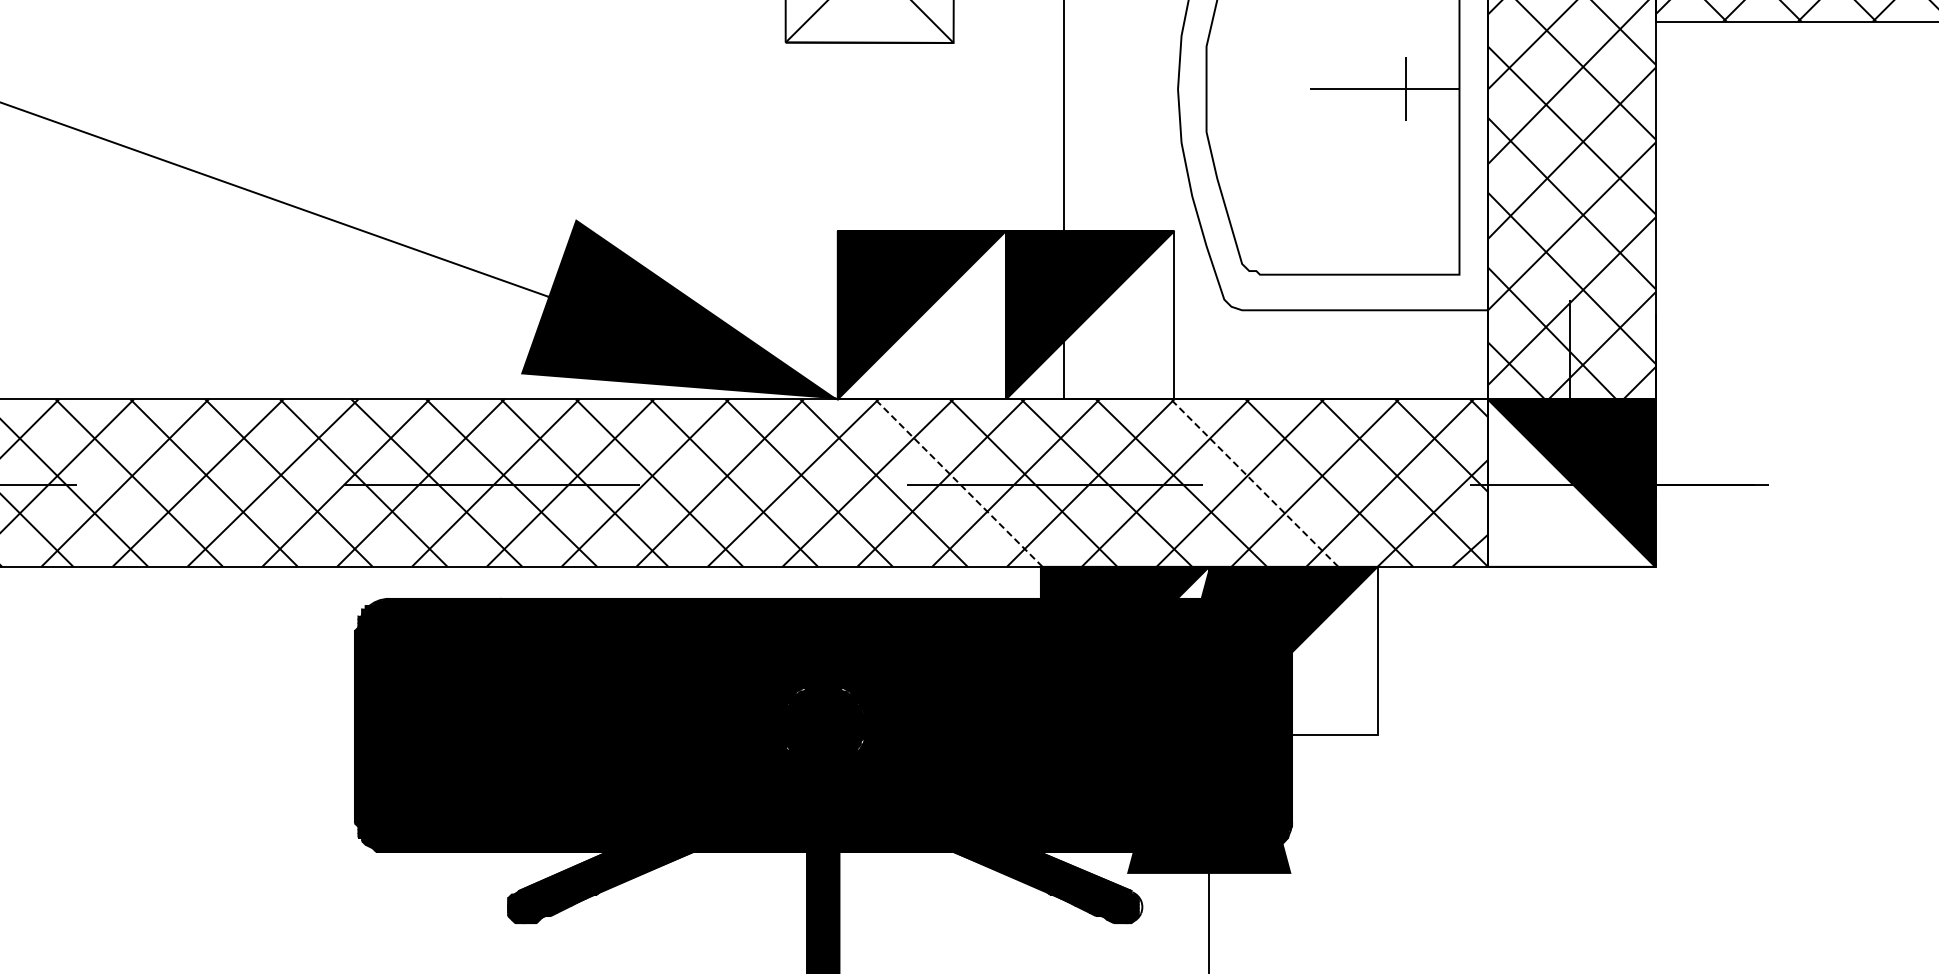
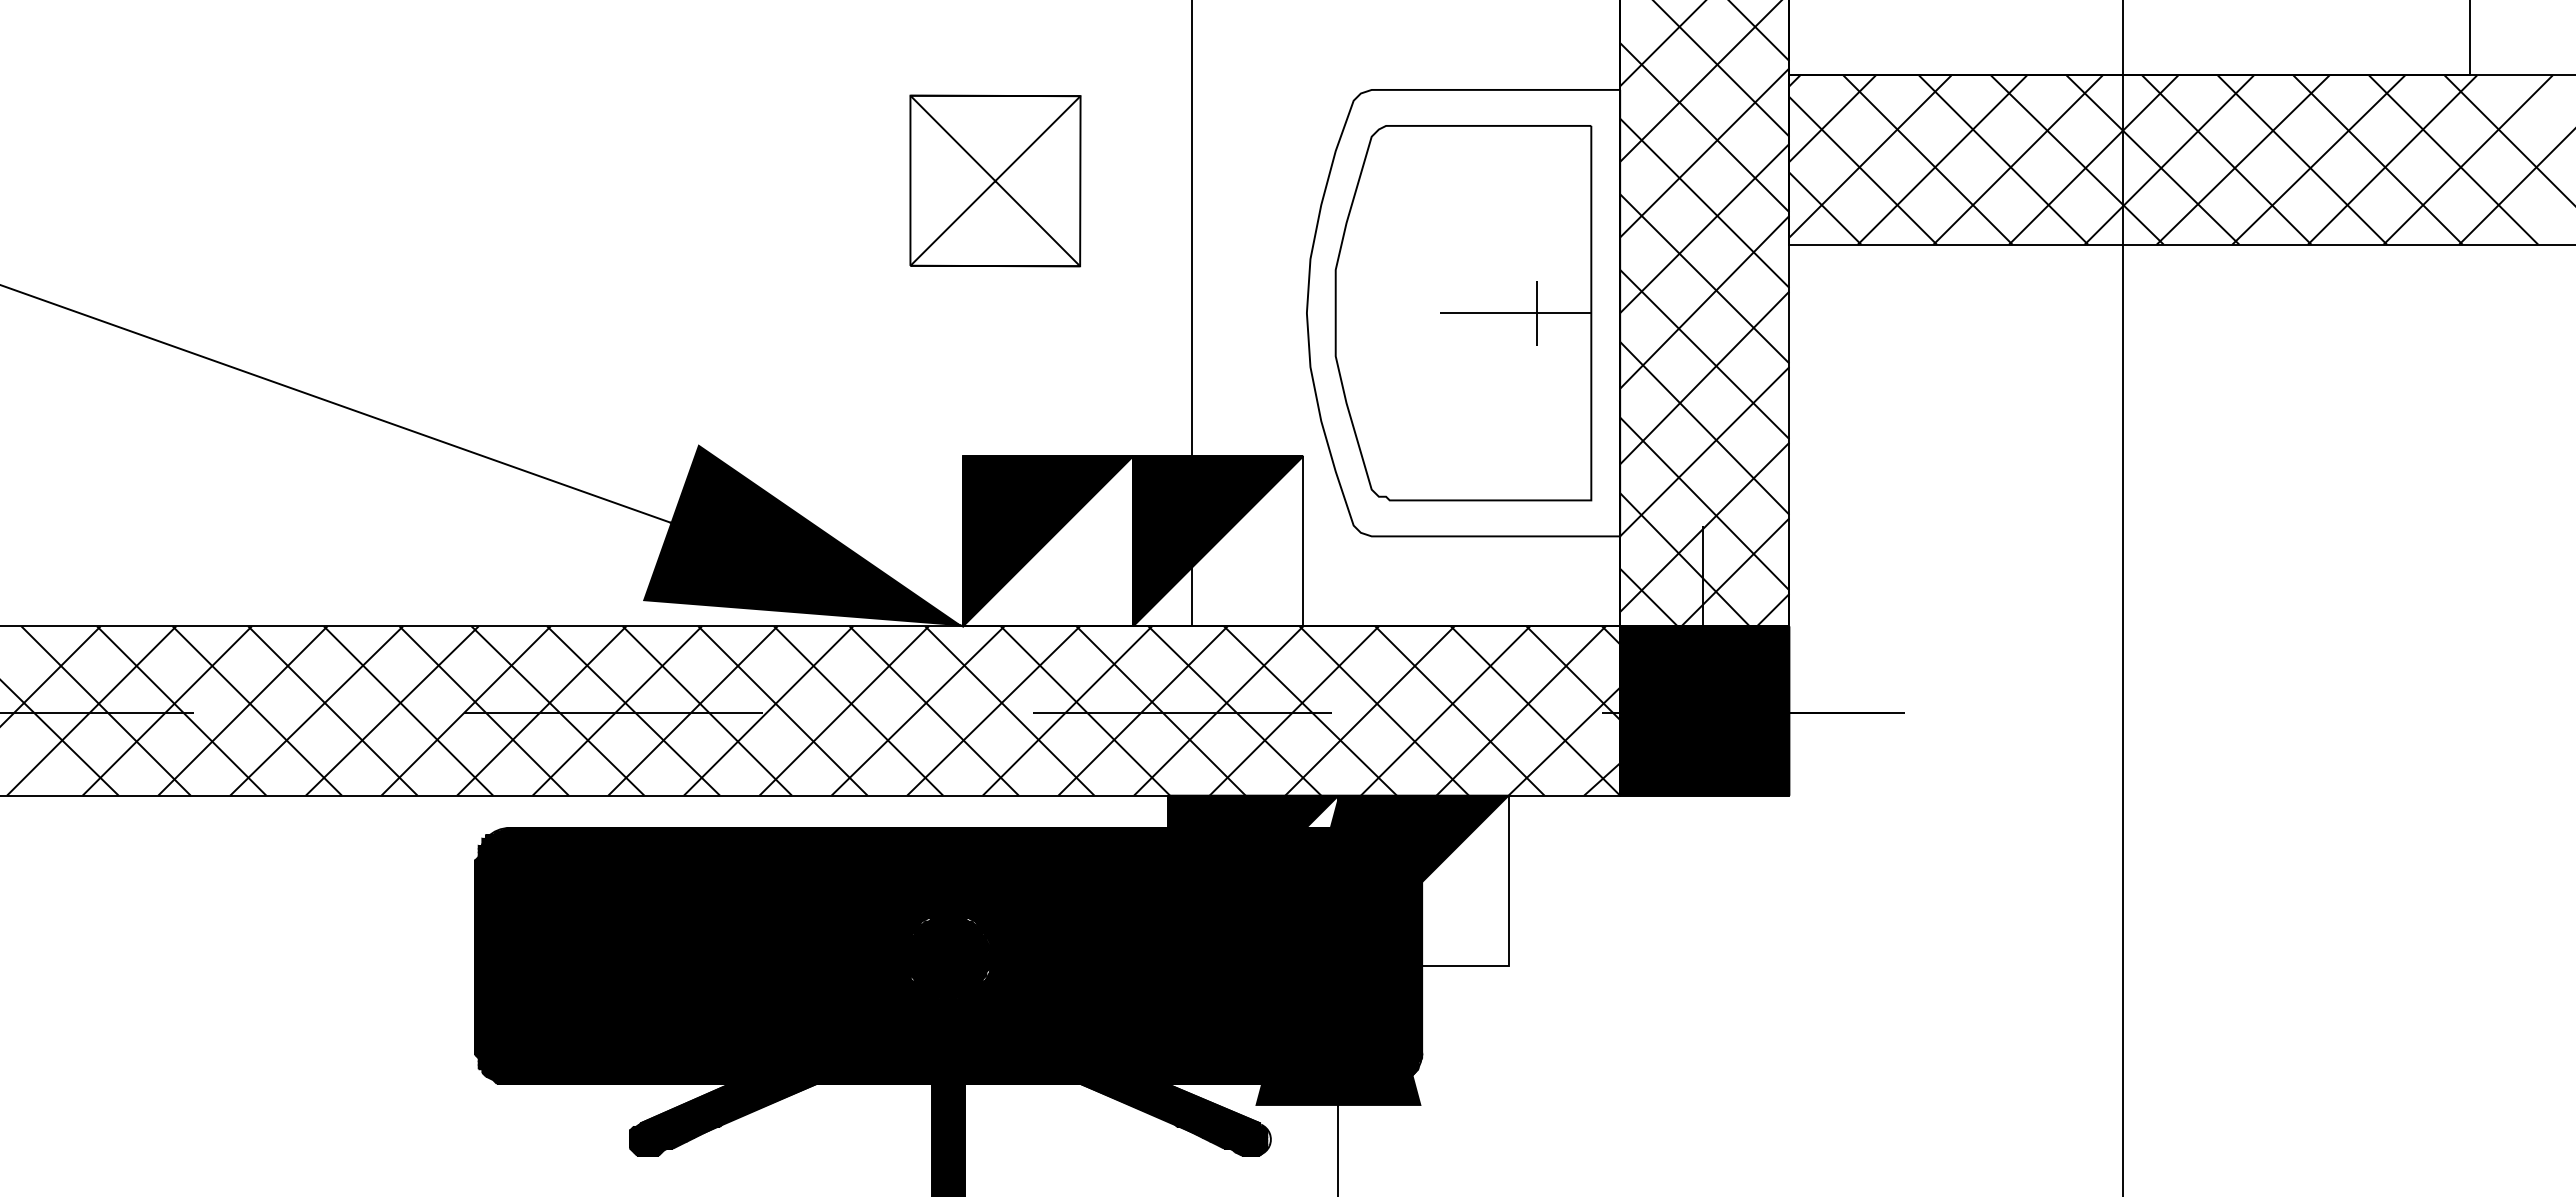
fill: (1571, 482) -> (1704, 710), added
line: (958, 483) -> (1085, 711), dashed -> solid
line: (1254, 483) -> (1384, 711), dashed -> solid

